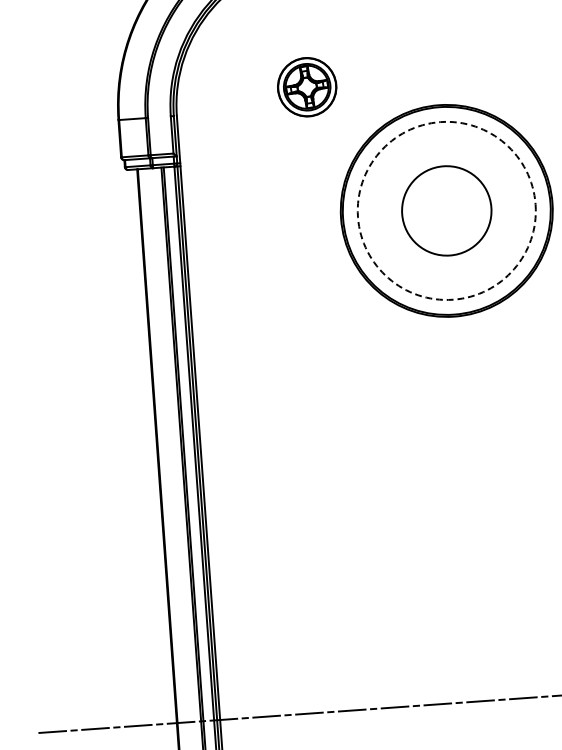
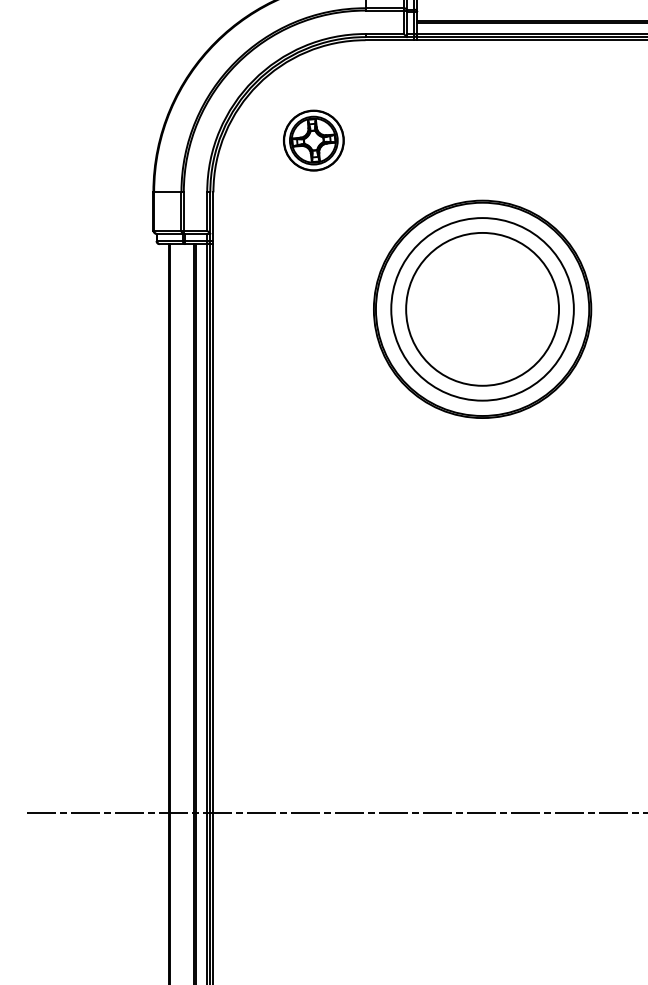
part: (306, 87) -> (313, 140), moved
circle: (446, 210) -> (482, 308), size x1.67
circle: (446, 211) -> (482, 309), dashed -> solid

